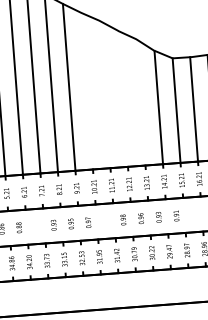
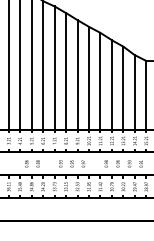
line: (86, 90) -> (88, 77), added
line: (104, 93) -> (100, 80), added
line: (122, 98) -> (111, 84), added
line: (140, 101) -> (123, 87), added

